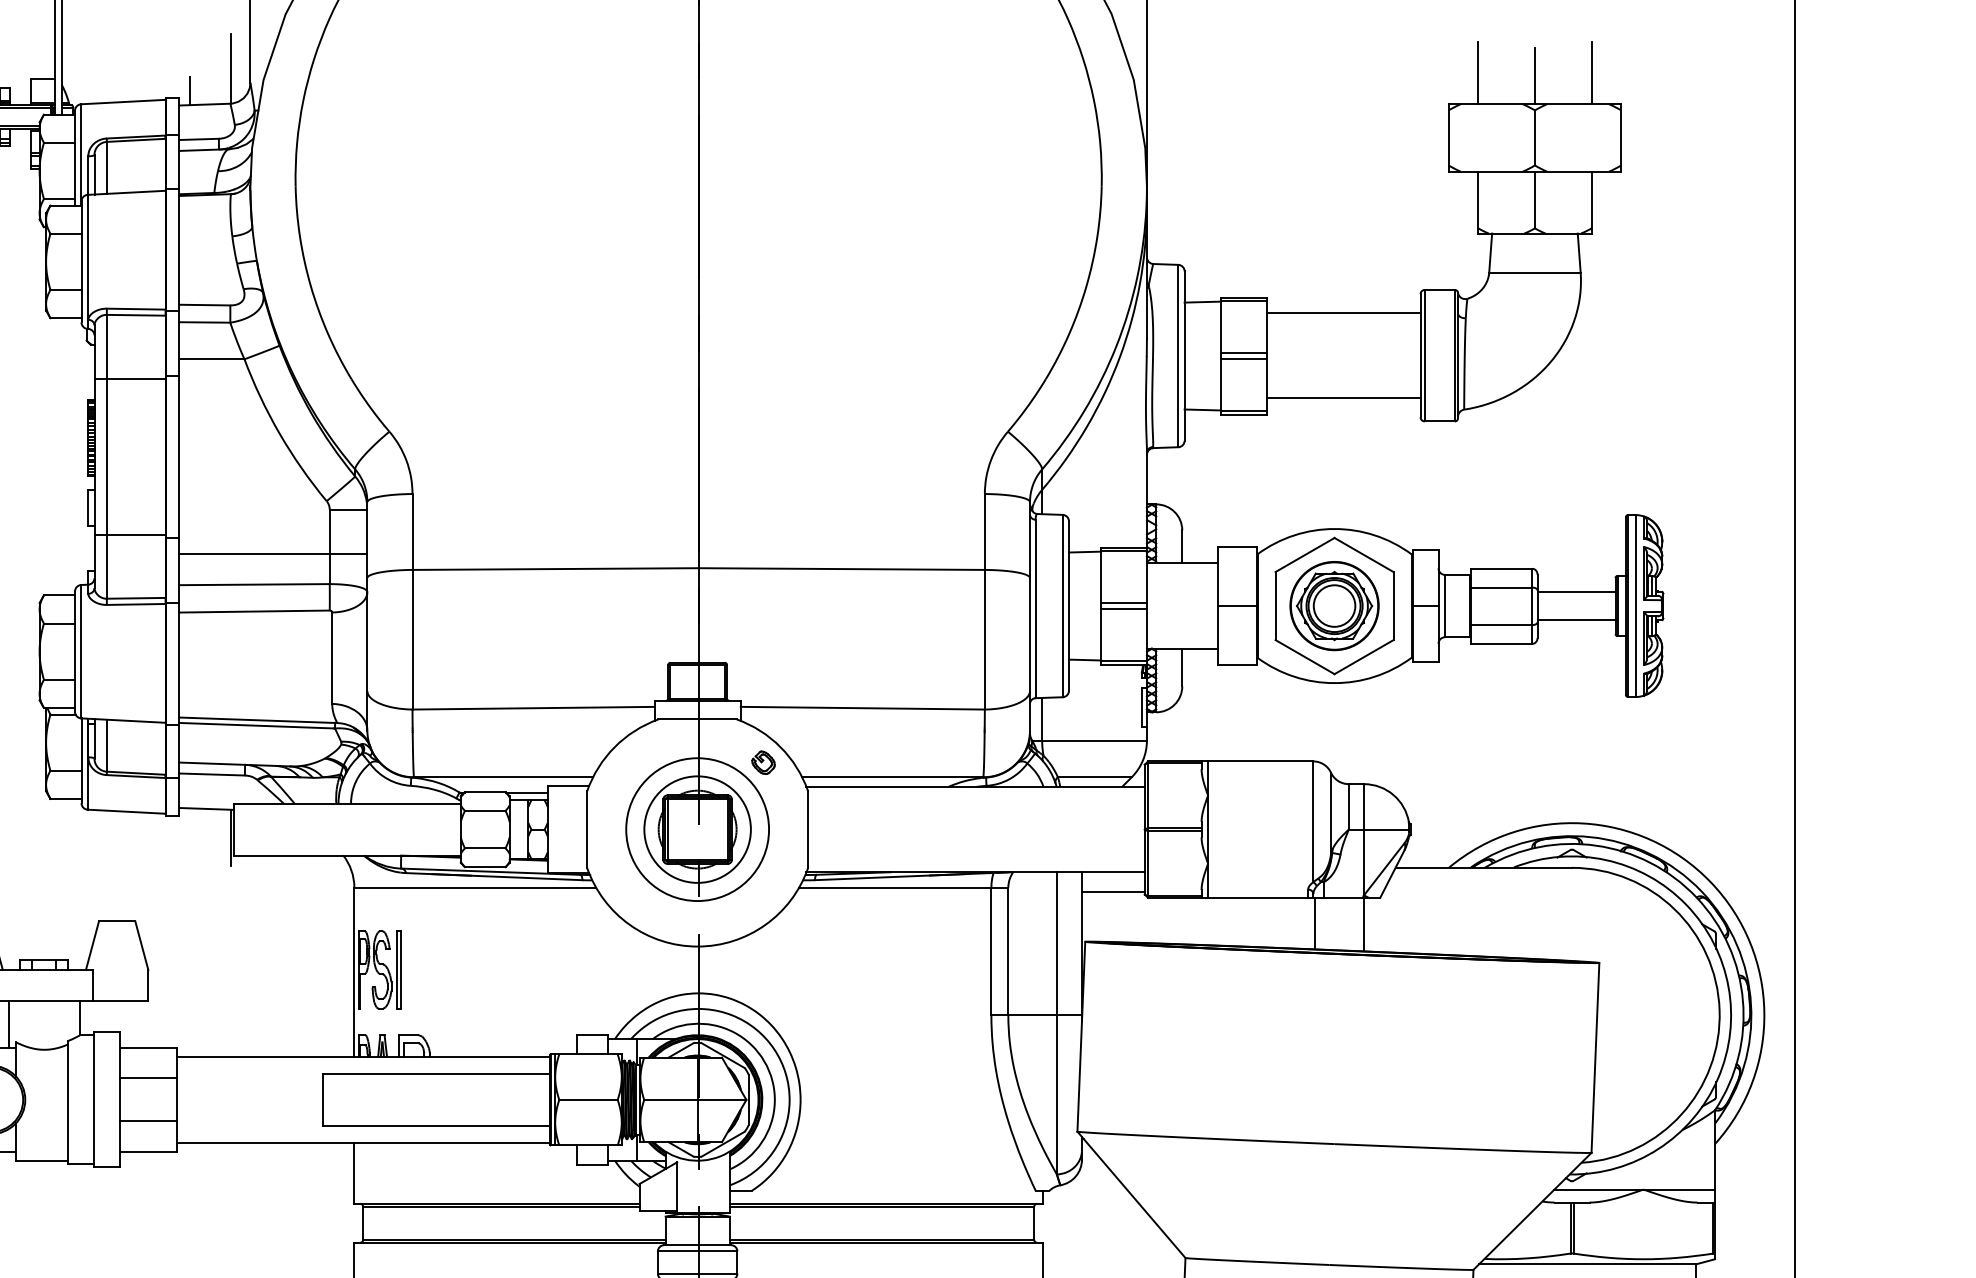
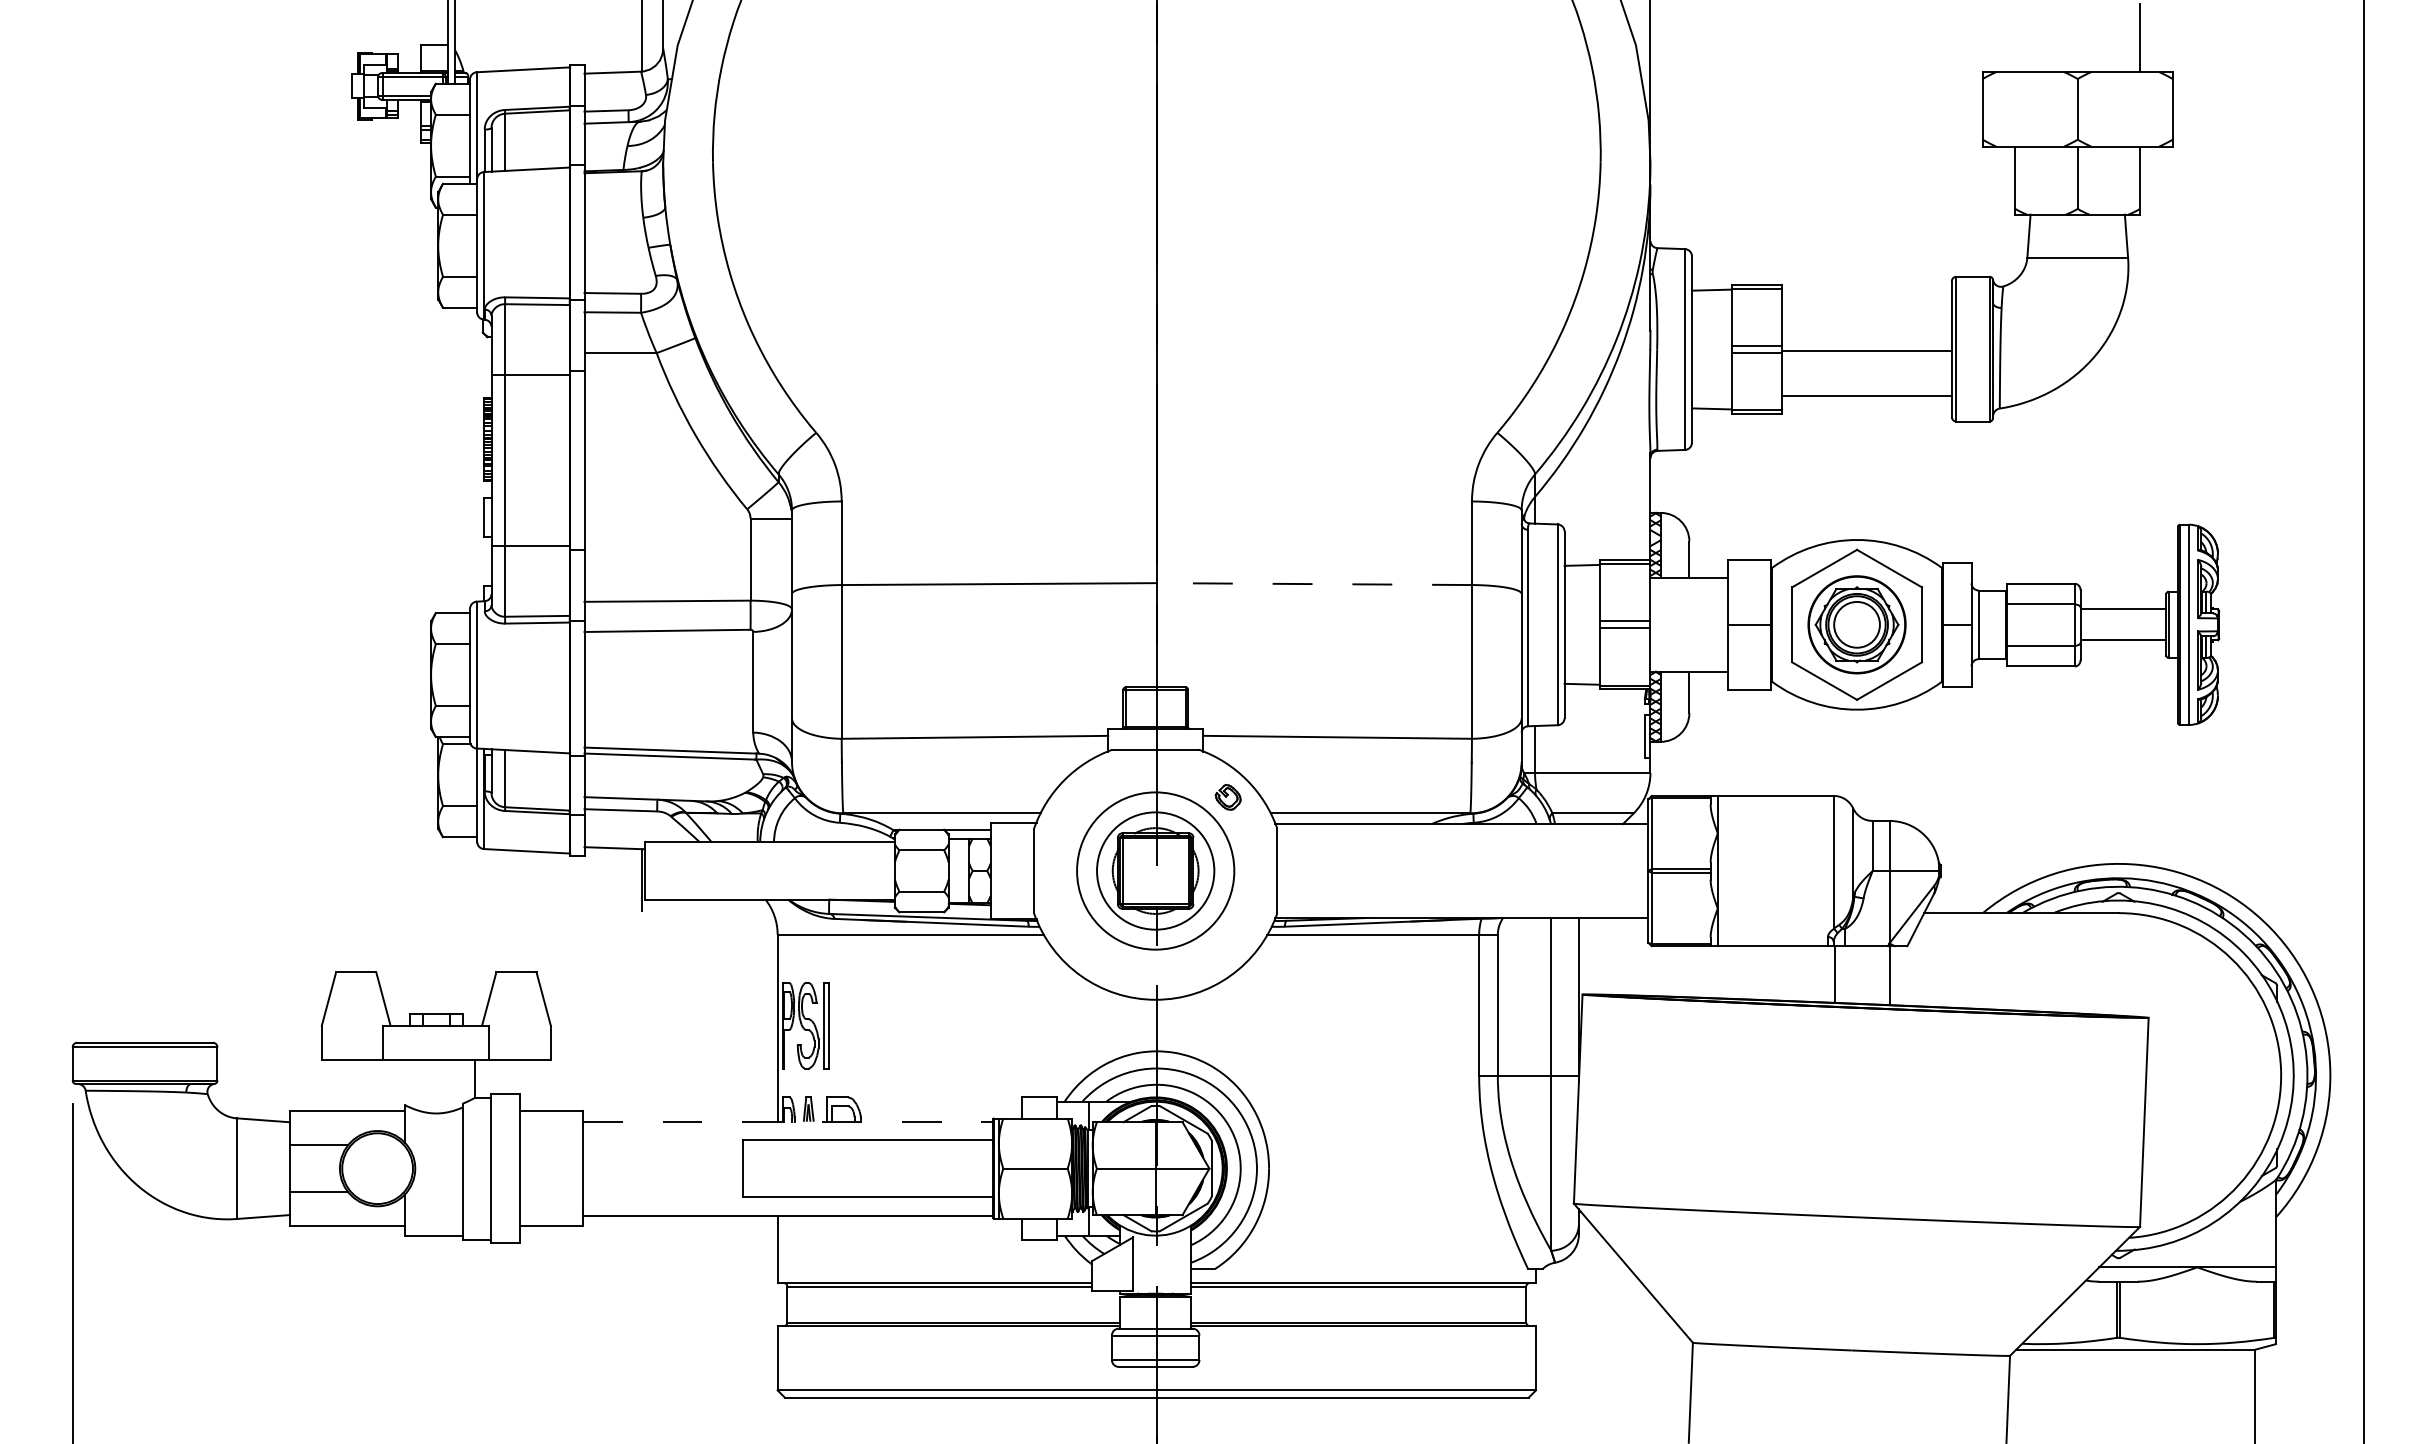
line: (1478, 73) -> (2015, 38), removed
line: (1534, 75) -> (2077, 40), removed
line: (189, 90) -> (596, 57), removed
line: (1343, 313) -> (1866, 351), moved
line: (272, 553) -> (687, 567), removed
line: (841, 569) -> (1314, 584), solid -> dashed
line: (1113, 891) -> (1613, 939), removed
line: (9, 1024) -> (397, 1085), removed
line: (364, 1057) -> (788, 1121), solid -> dashed
line: (148, 1077) -> (550, 1144), removed
line: (148, 1121) -> (550, 1192), removed

